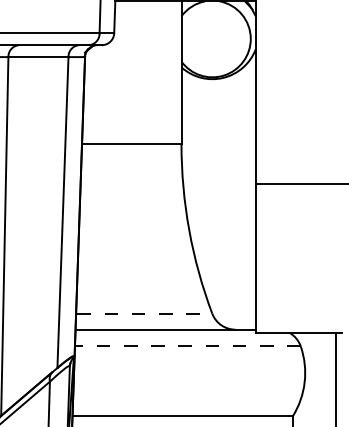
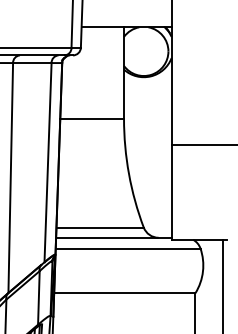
line: (146, 313) -> (101, 227), dashed -> solid
line: (186, 346) -> (127, 248), dashed -> solid

